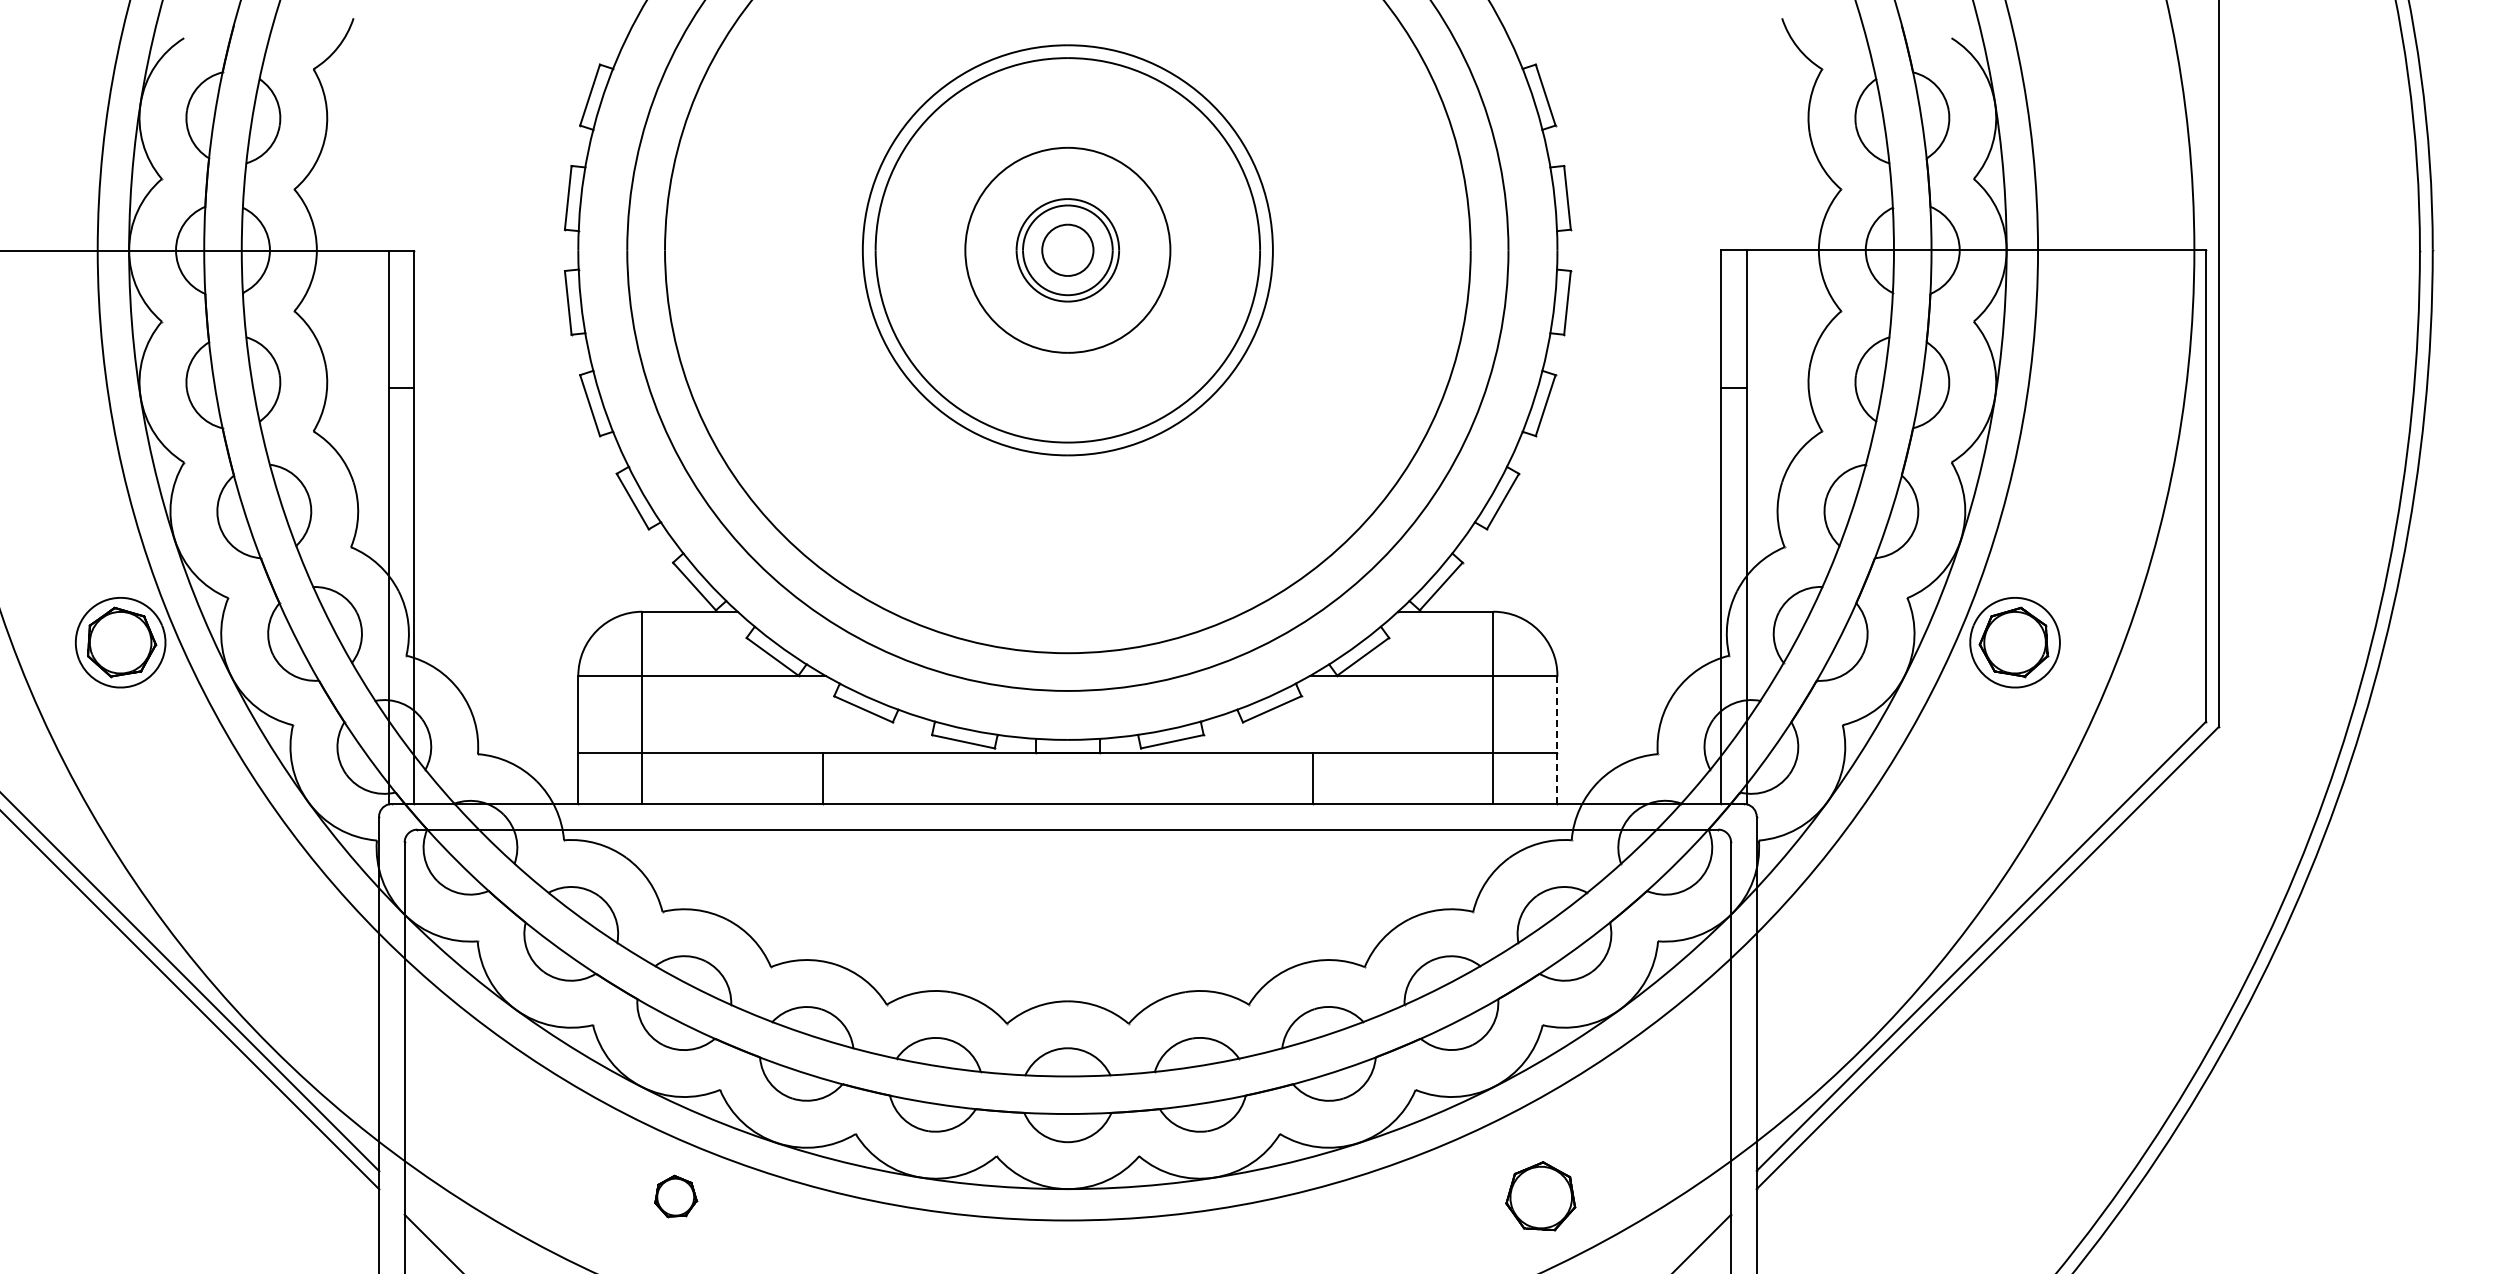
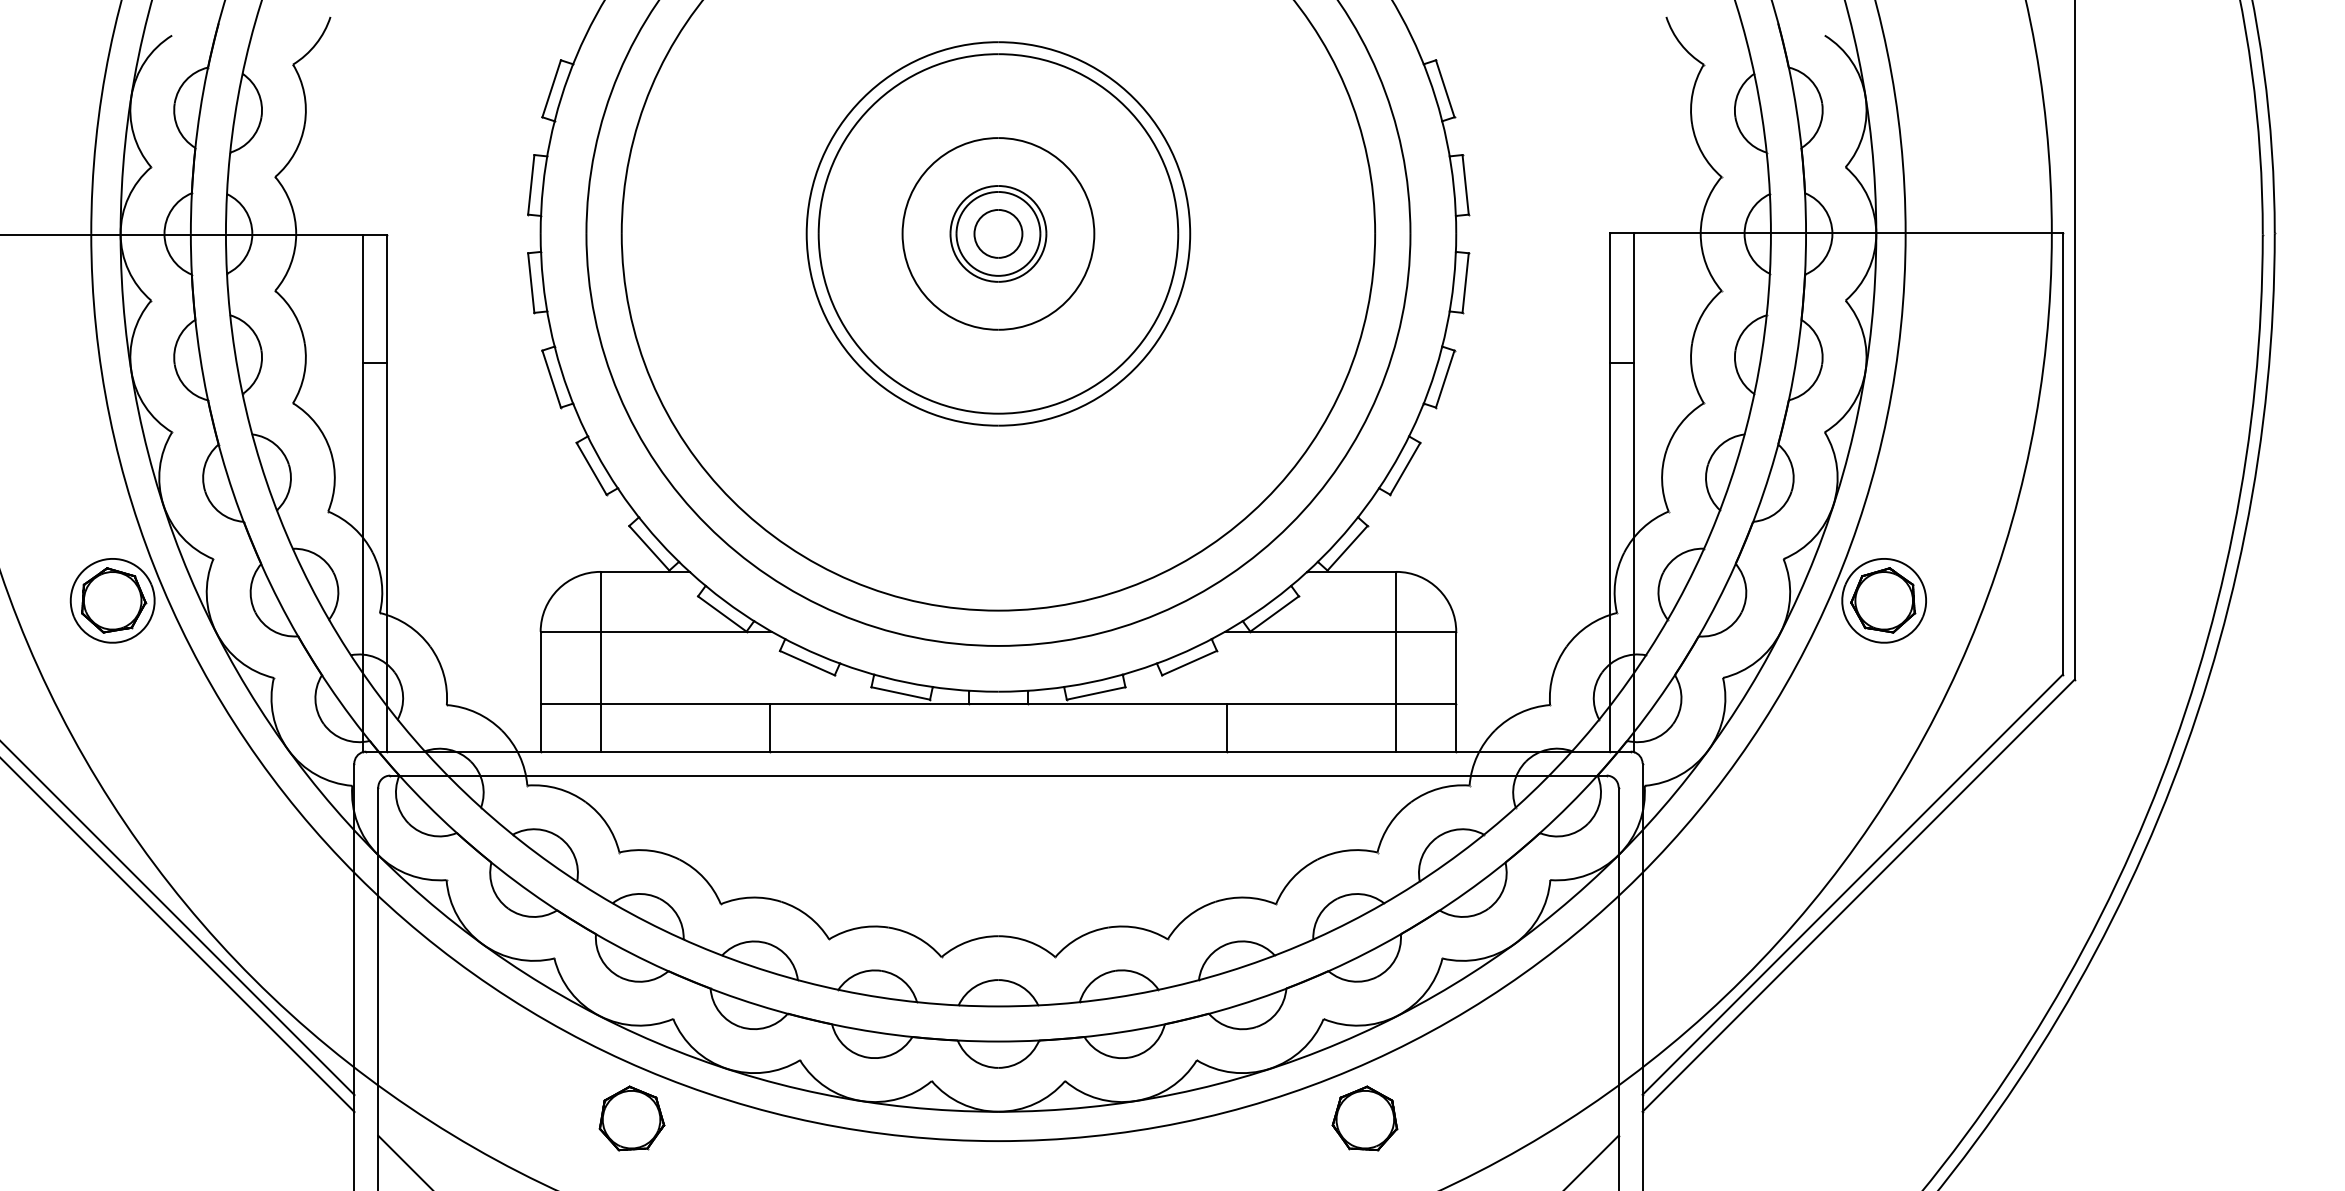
line: (1557, 740) -> (1456, 692), dashed -> solid
part: (675, 1196) -> (631, 1118), size x1.67
part: (1540, 1196) -> (1364, 1118), moved

